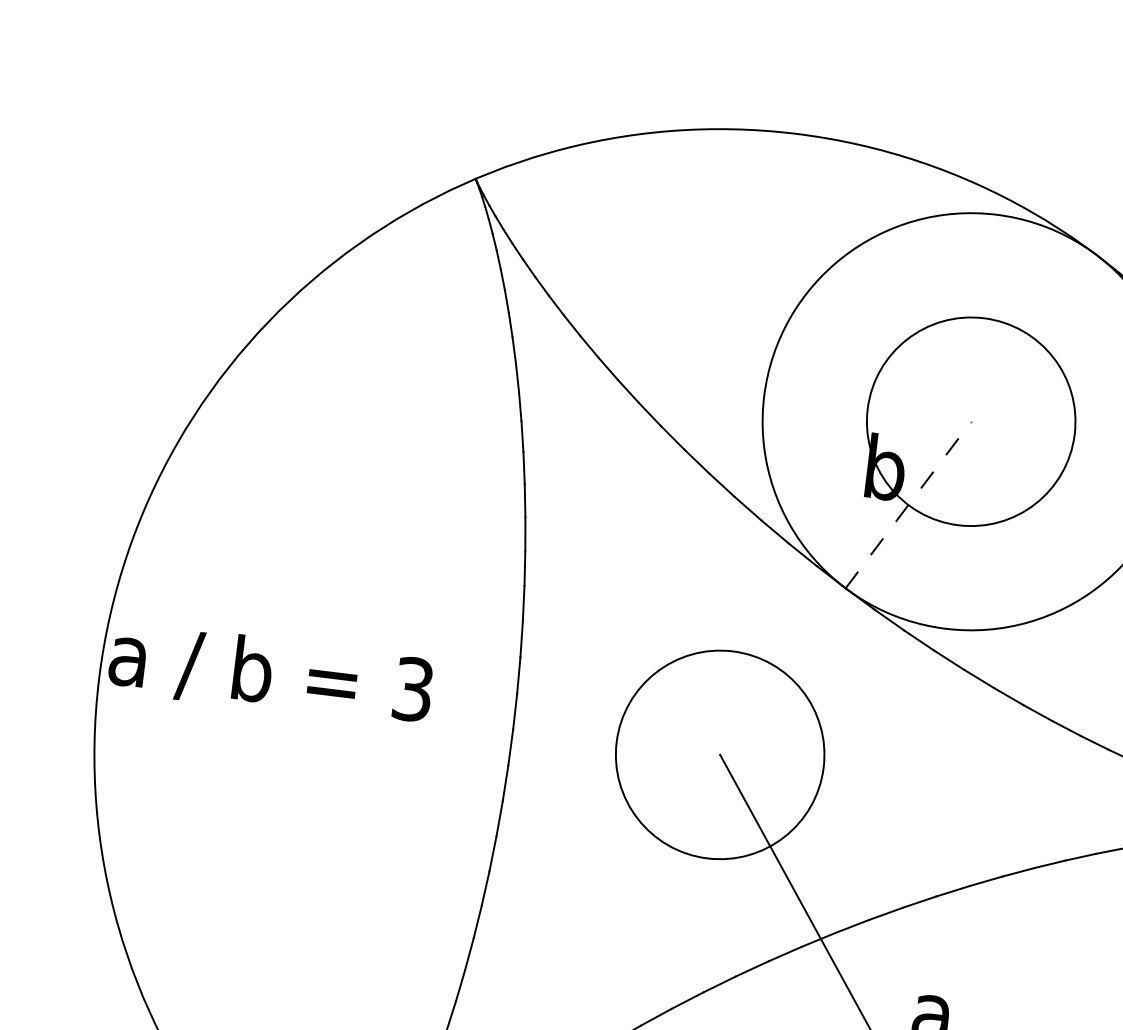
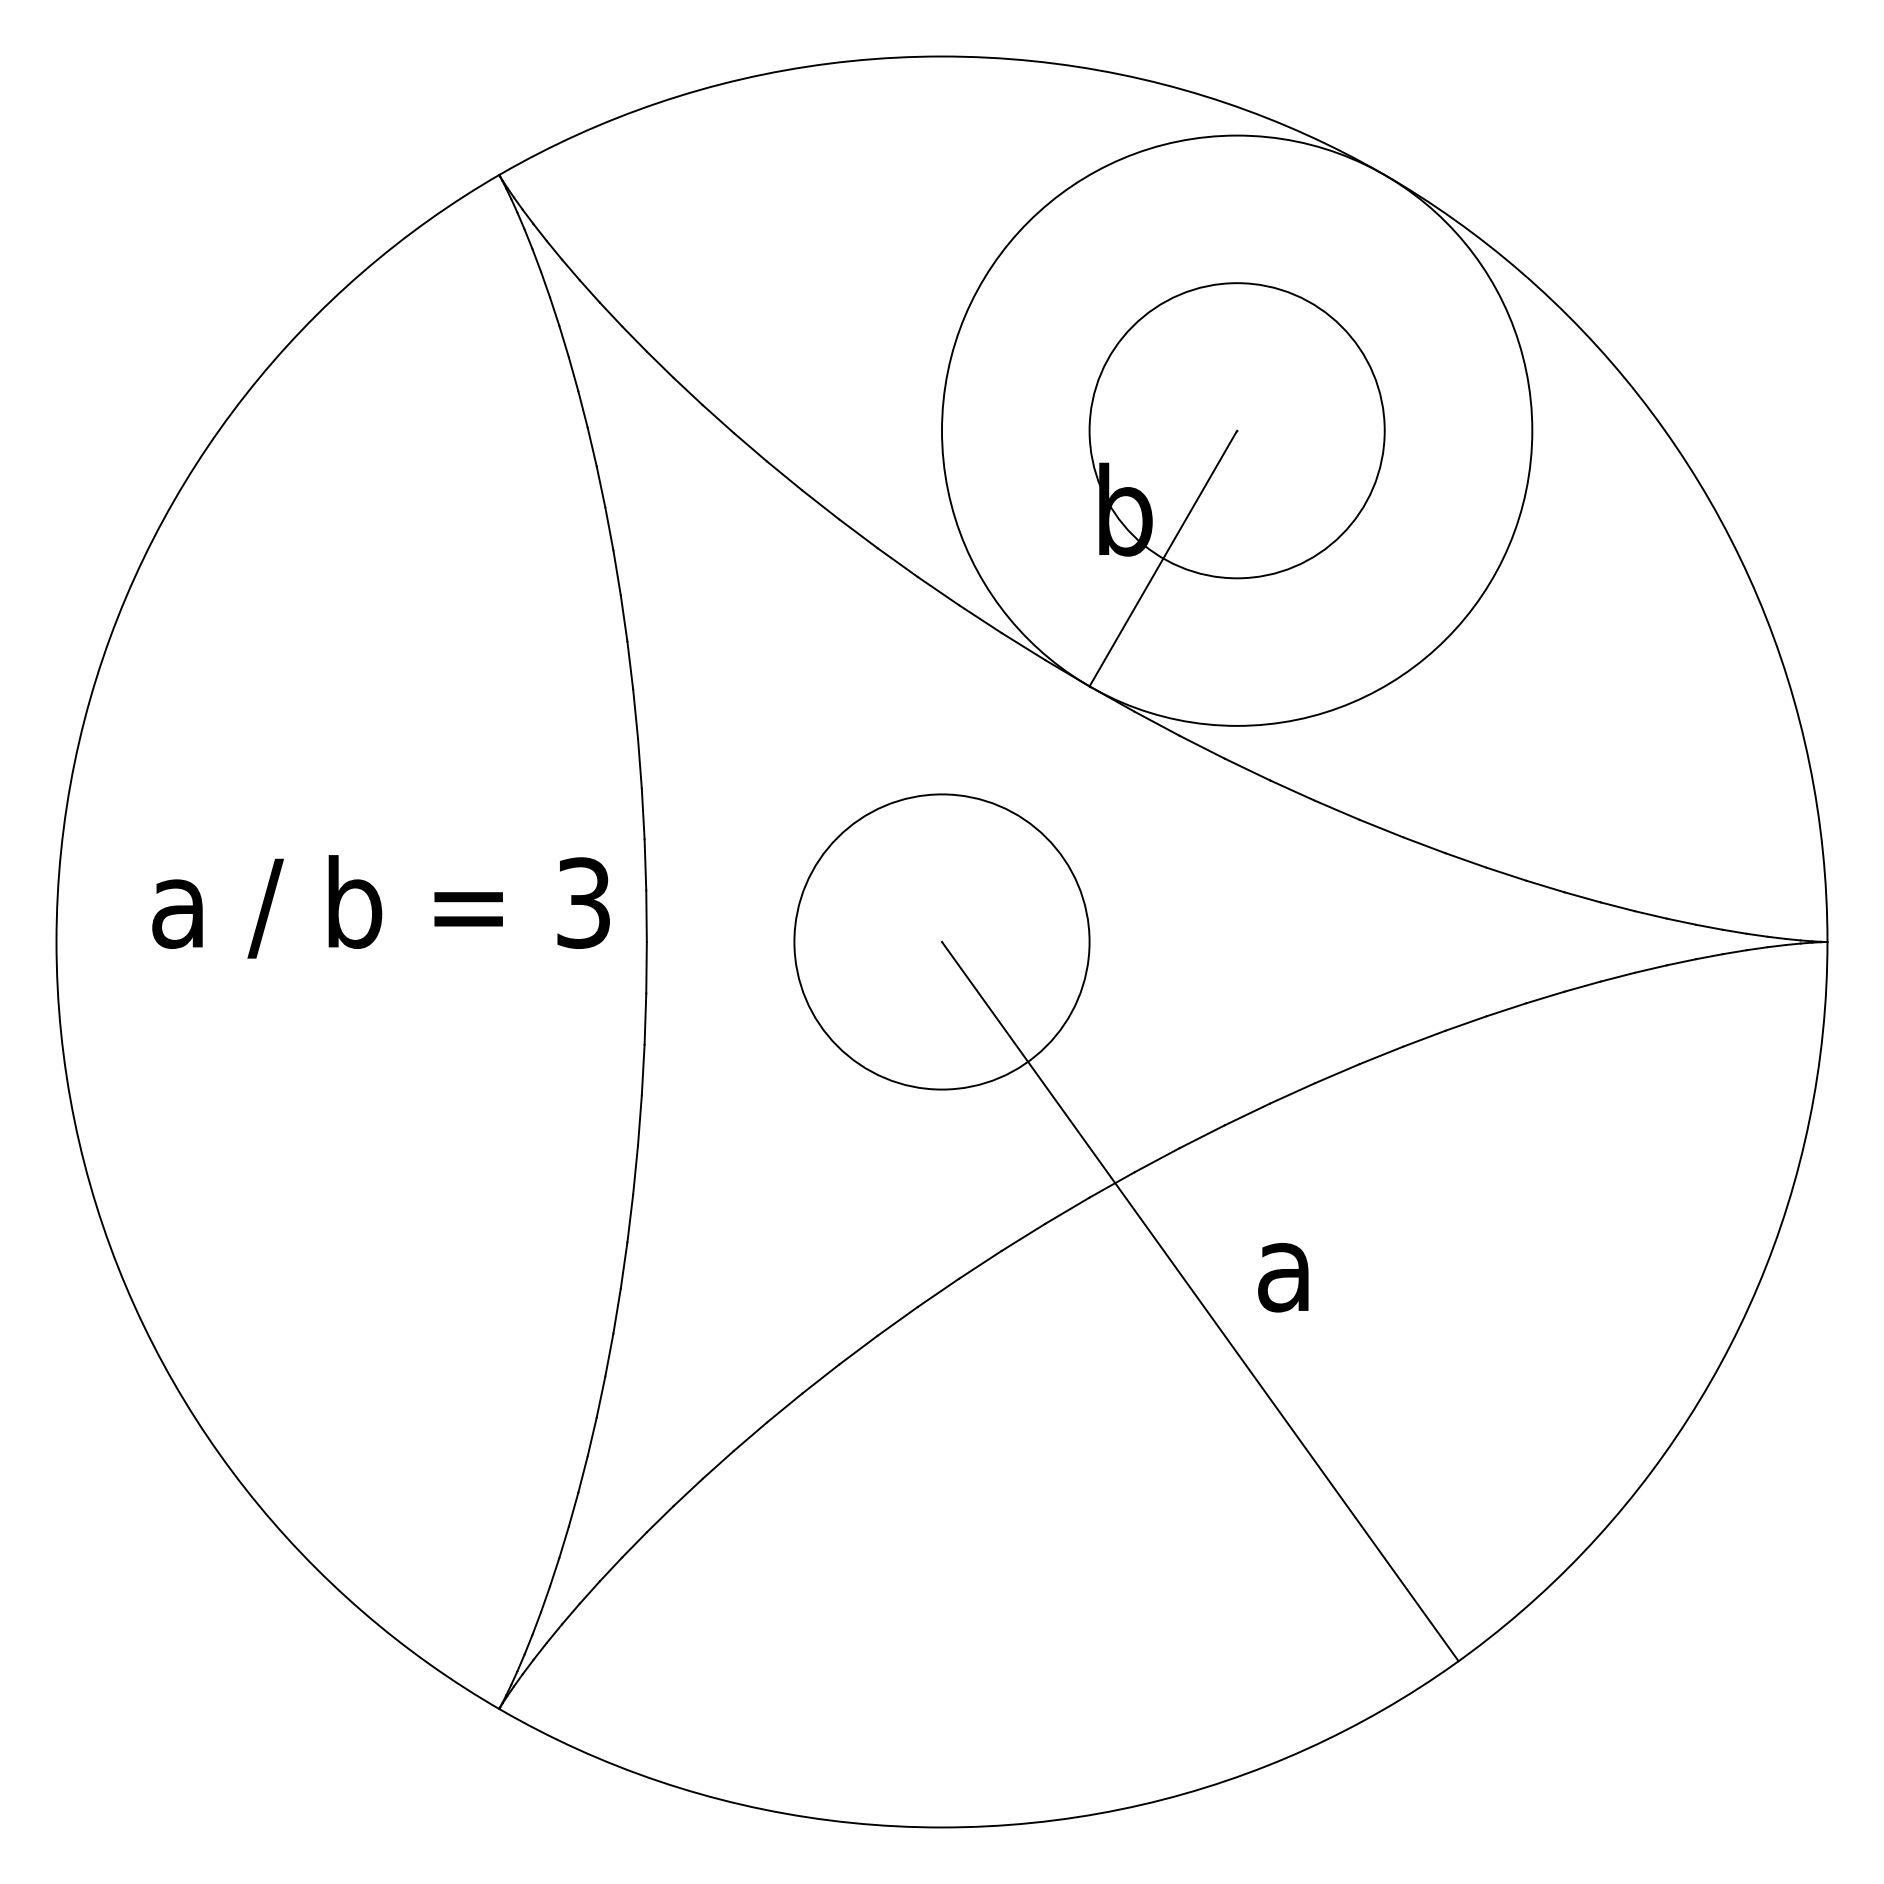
line: (908, 505) -> (1163, 558), dashed -> solid
text: (270, 674) -> (380, 906), moved

